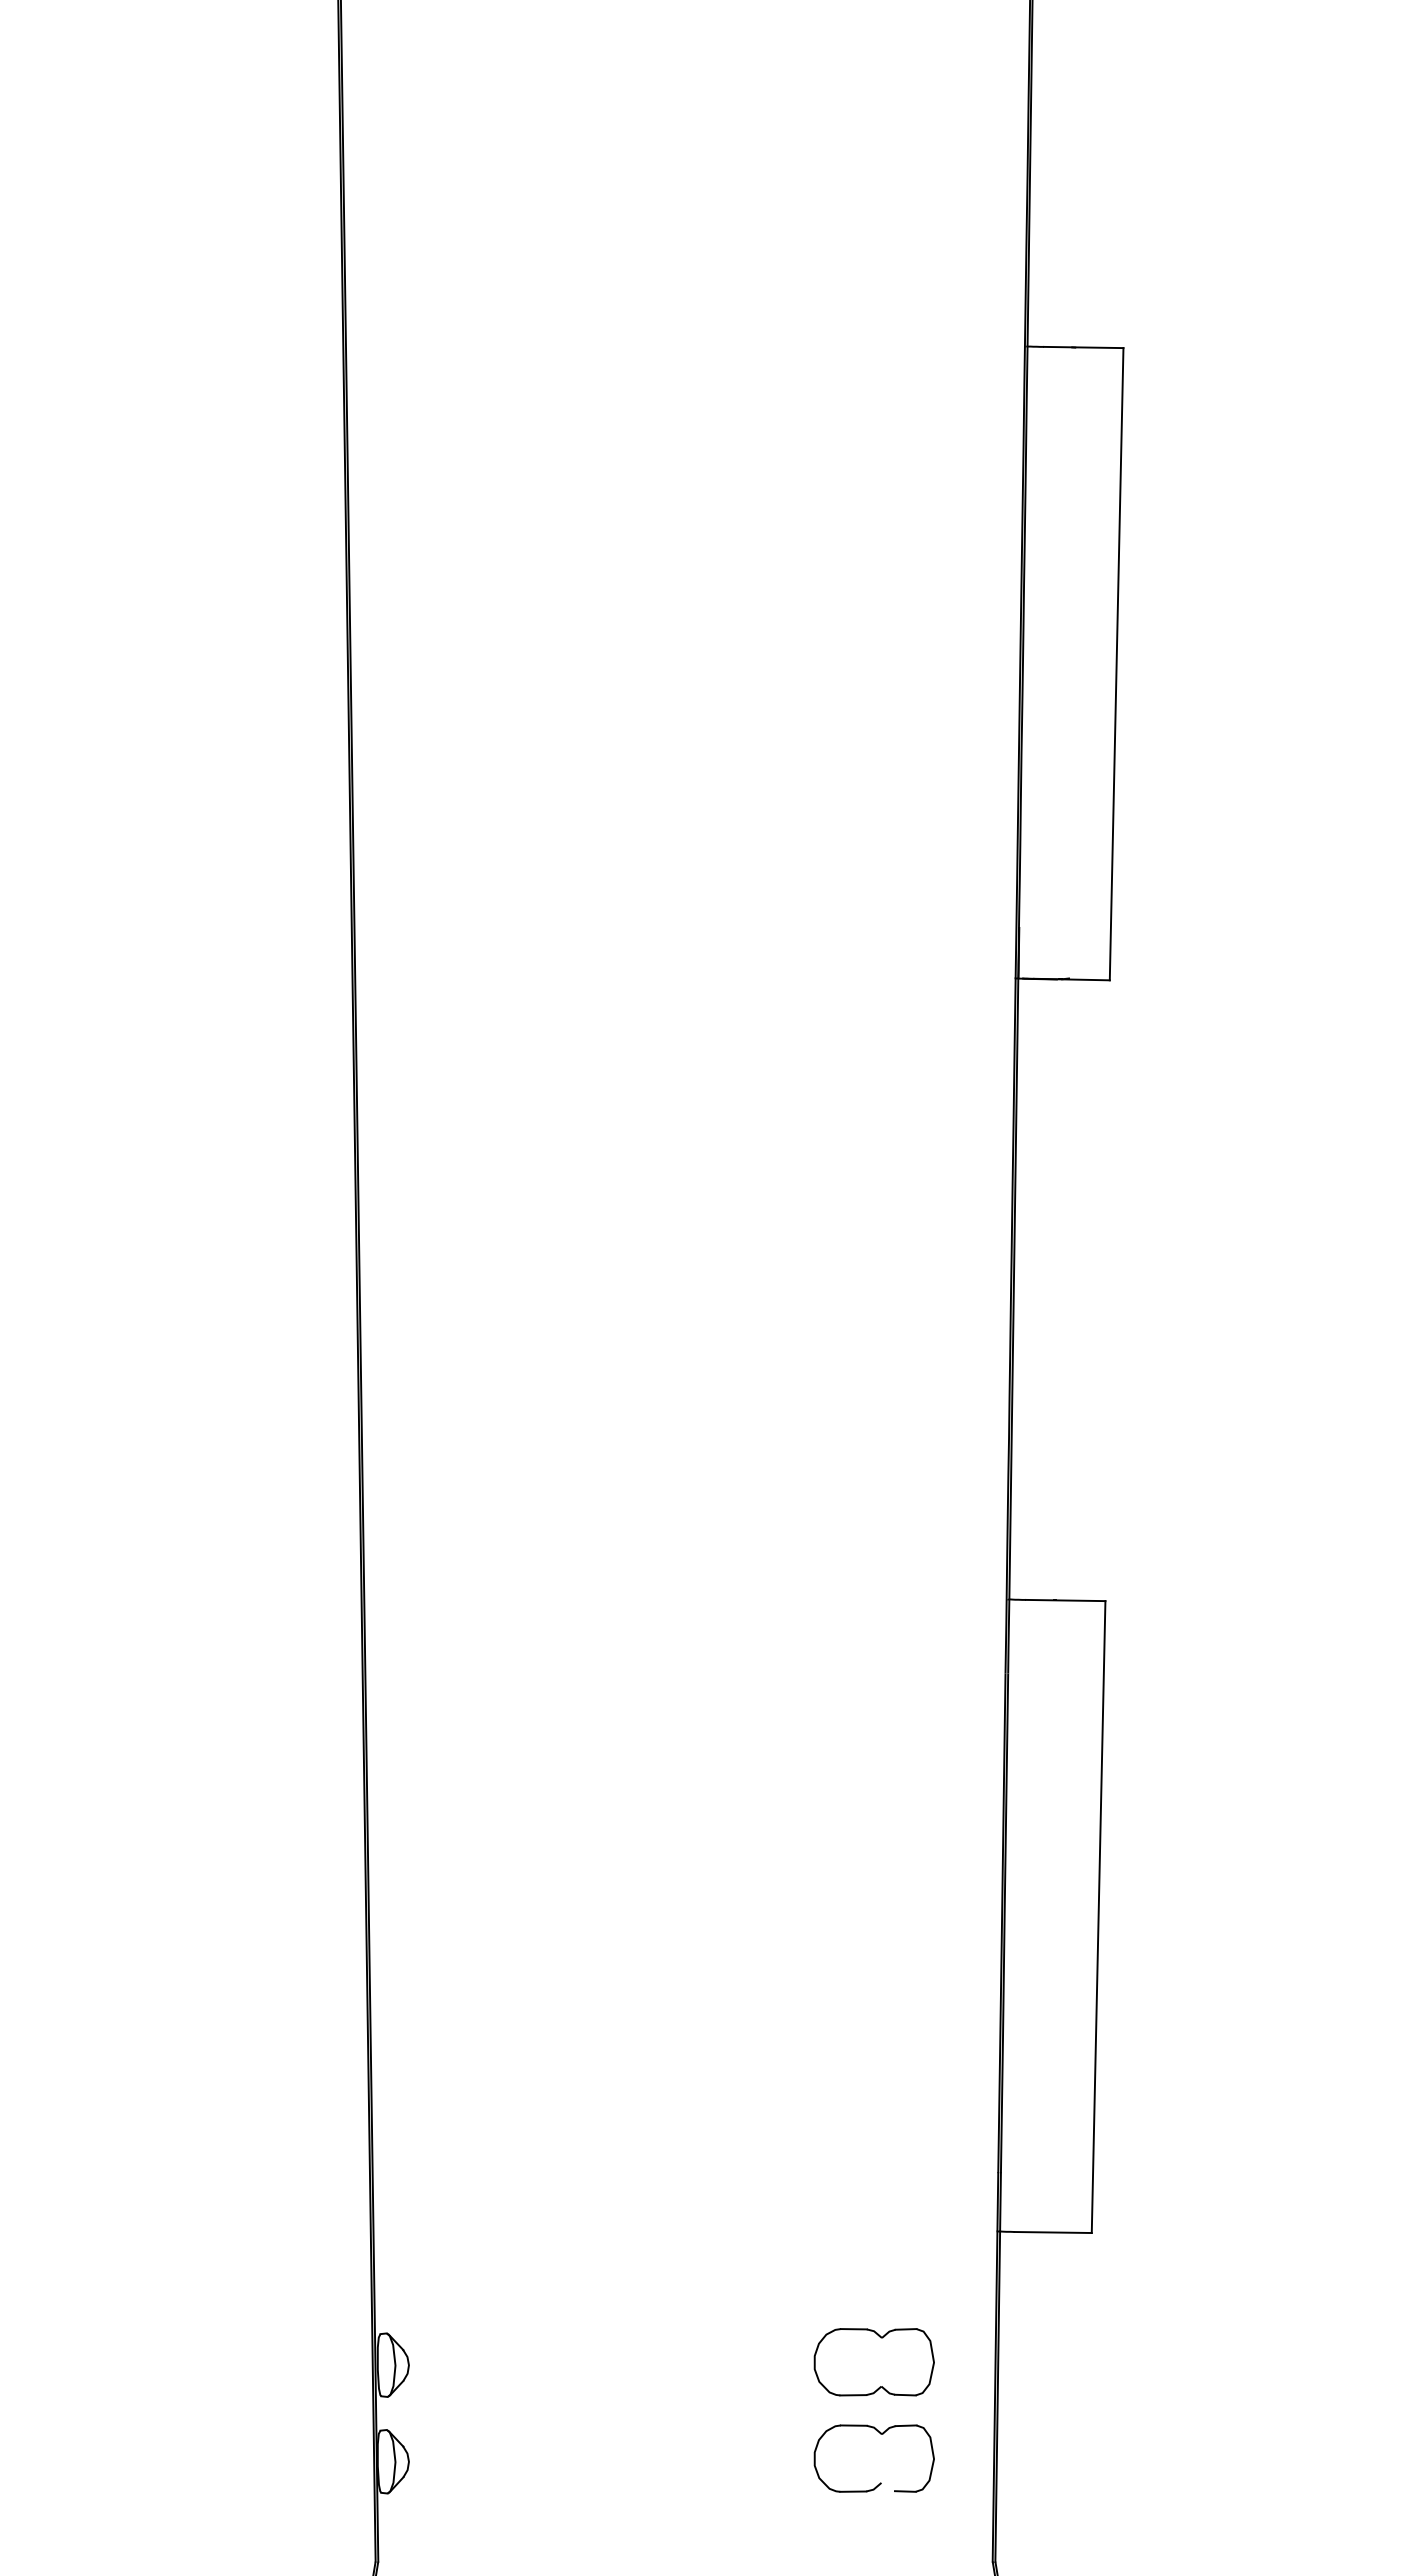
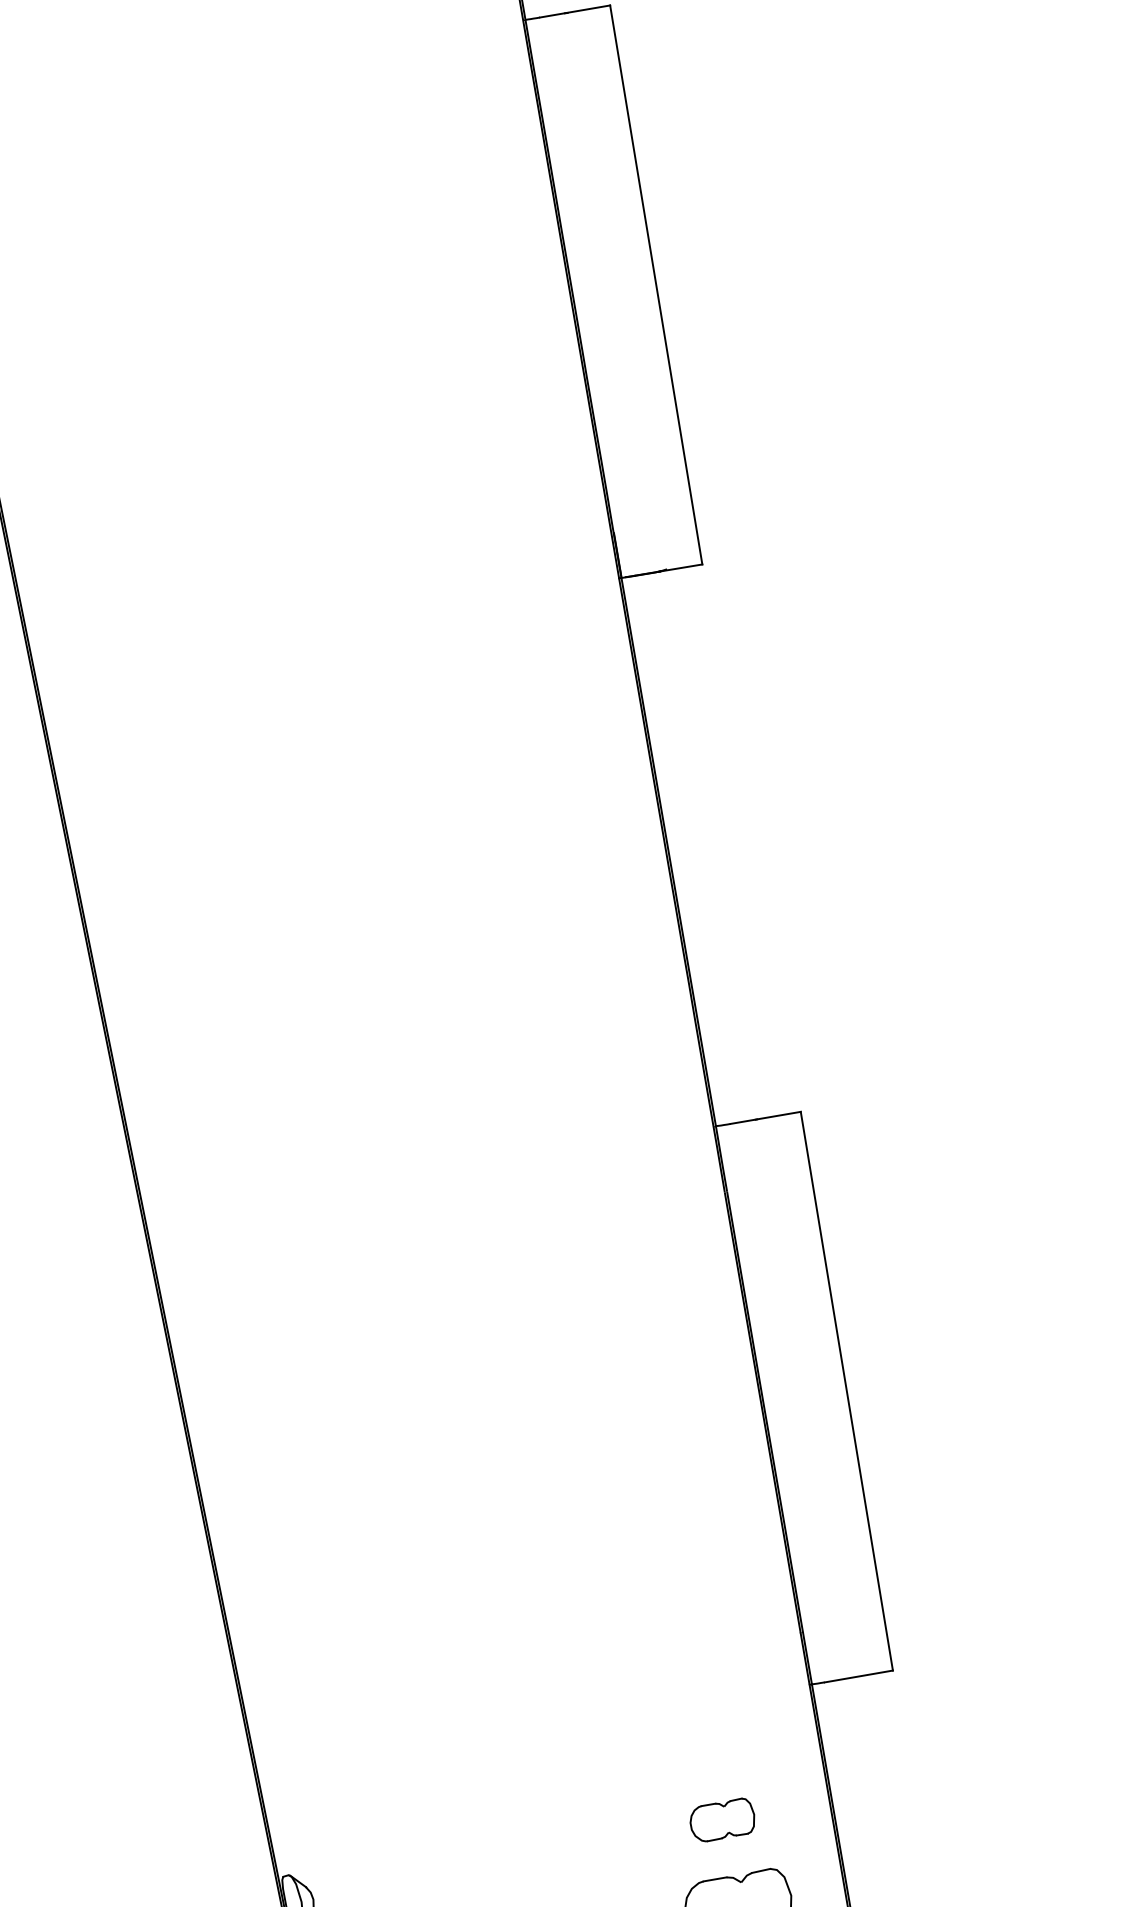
part: (873, 2362) -> (722, 1820), size x0.6

